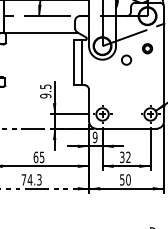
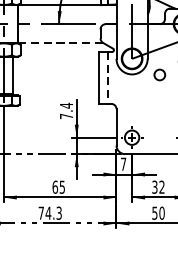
line: (40, 32) -> (60, 43), solid -> dashed
line: (81, 62) -> (107, 77), solid -> dashed
text: (45, 91) -> (66, 111), 9.5 -> 7.4
text: (94, 137) -> (122, 164), 9 -> 7

